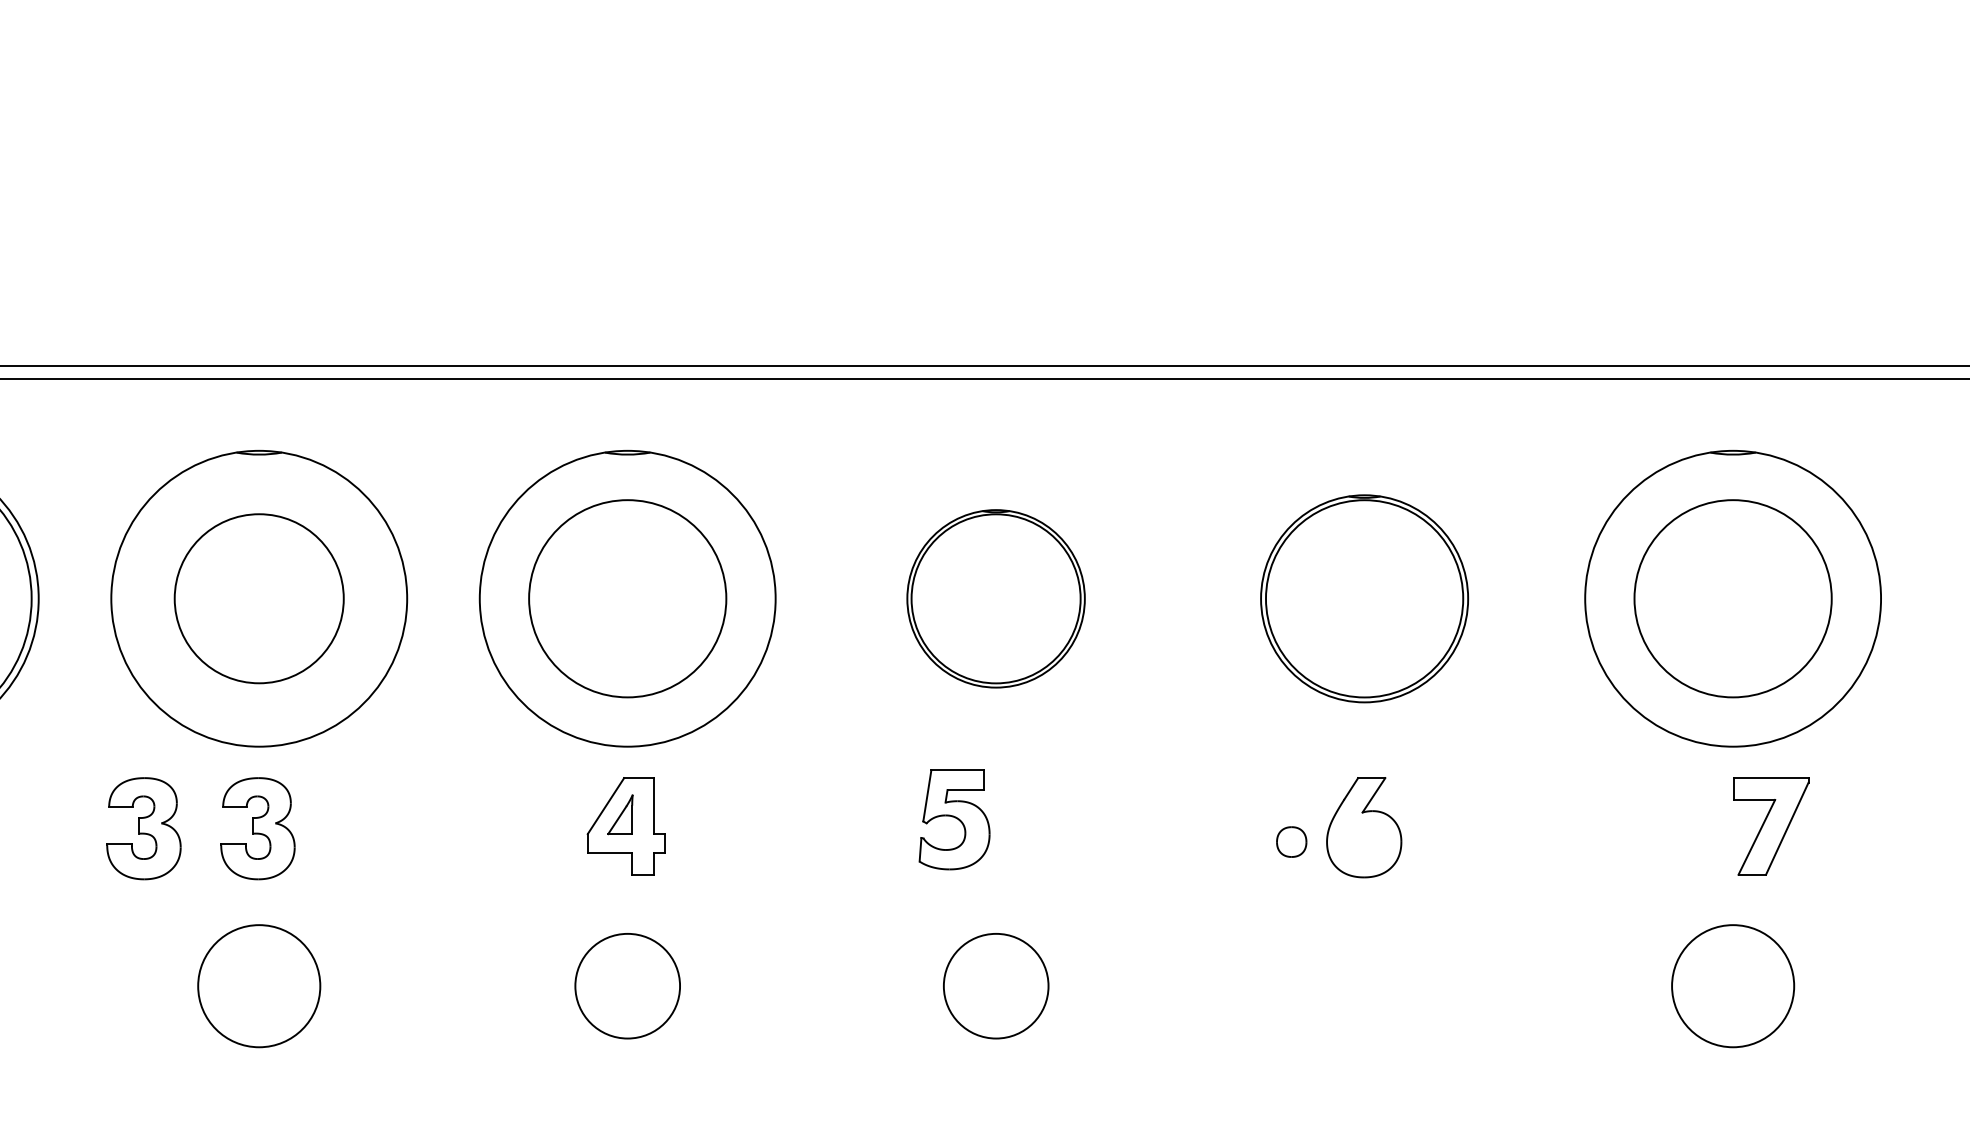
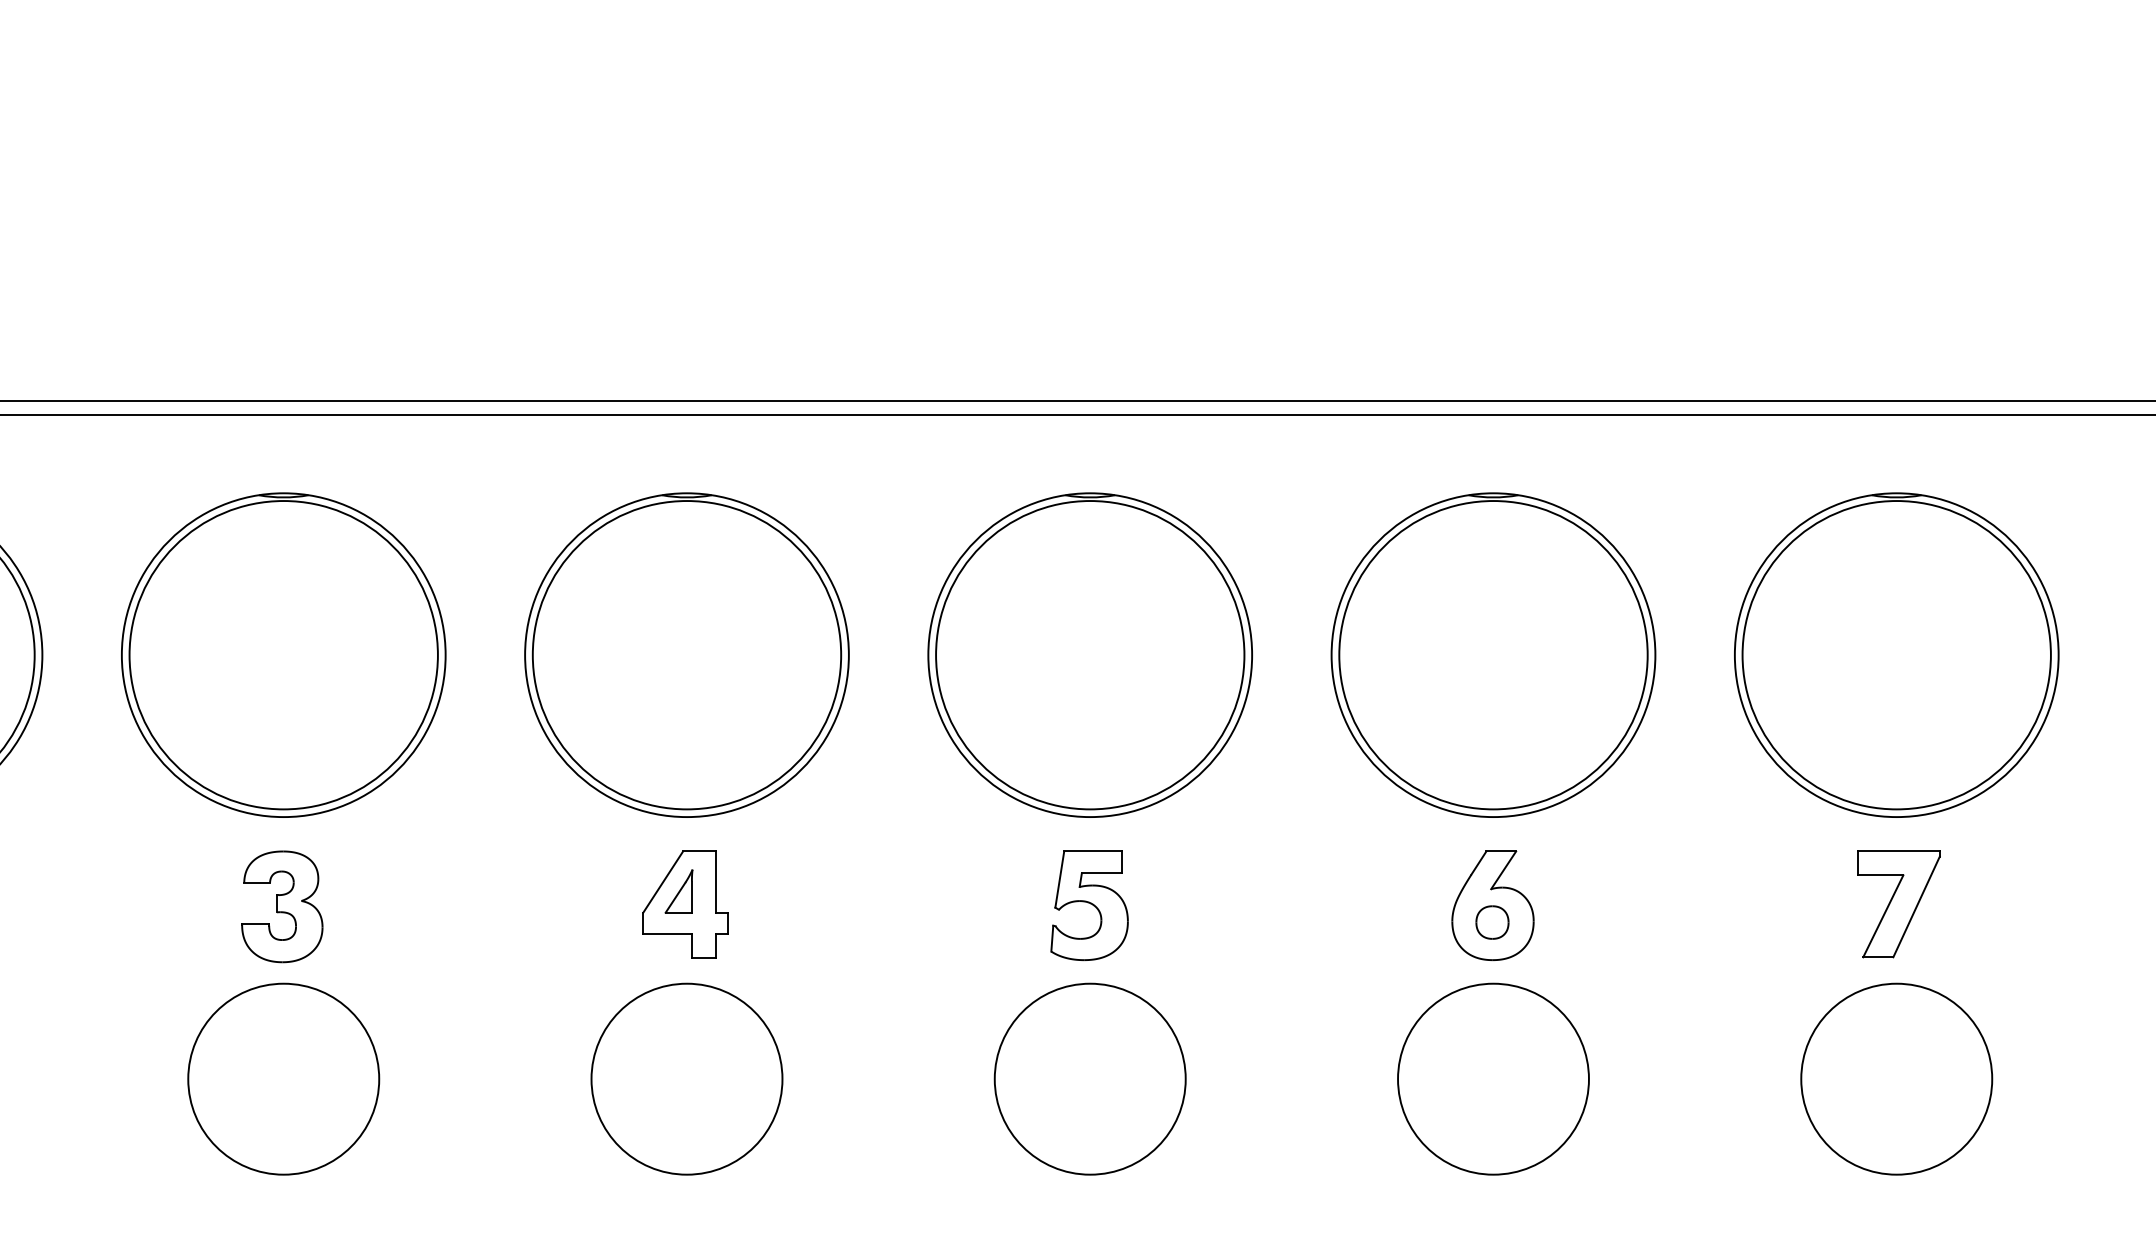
circle: (259, 598) -> (284, 654), size x1.67
circle: (627, 598) -> (686, 654), size x1.43
part: (995, 598) -> (1089, 654), size x1.67
part: (1364, 598) -> (1493, 654), size x1.43
circle: (1733, 598) -> (1897, 654), size x1.43
part: (954, 819) -> (1089, 905), moved
part: (1771, 826) -> (1899, 904), moved
part: (143, 828) -> (157, 906), removed
part: (1291, 841) -> (1492, 921), moved
circle: (259, 985) -> (284, 1078), size x1.43
circle: (627, 985) -> (686, 1078), size x1.67
circle: (995, 985) -> (1089, 1078), size x1.67
circle: (1732, 985) -> (1896, 1078), size x1.43
circle: (1364, 986) -> (1493, 1079), added

